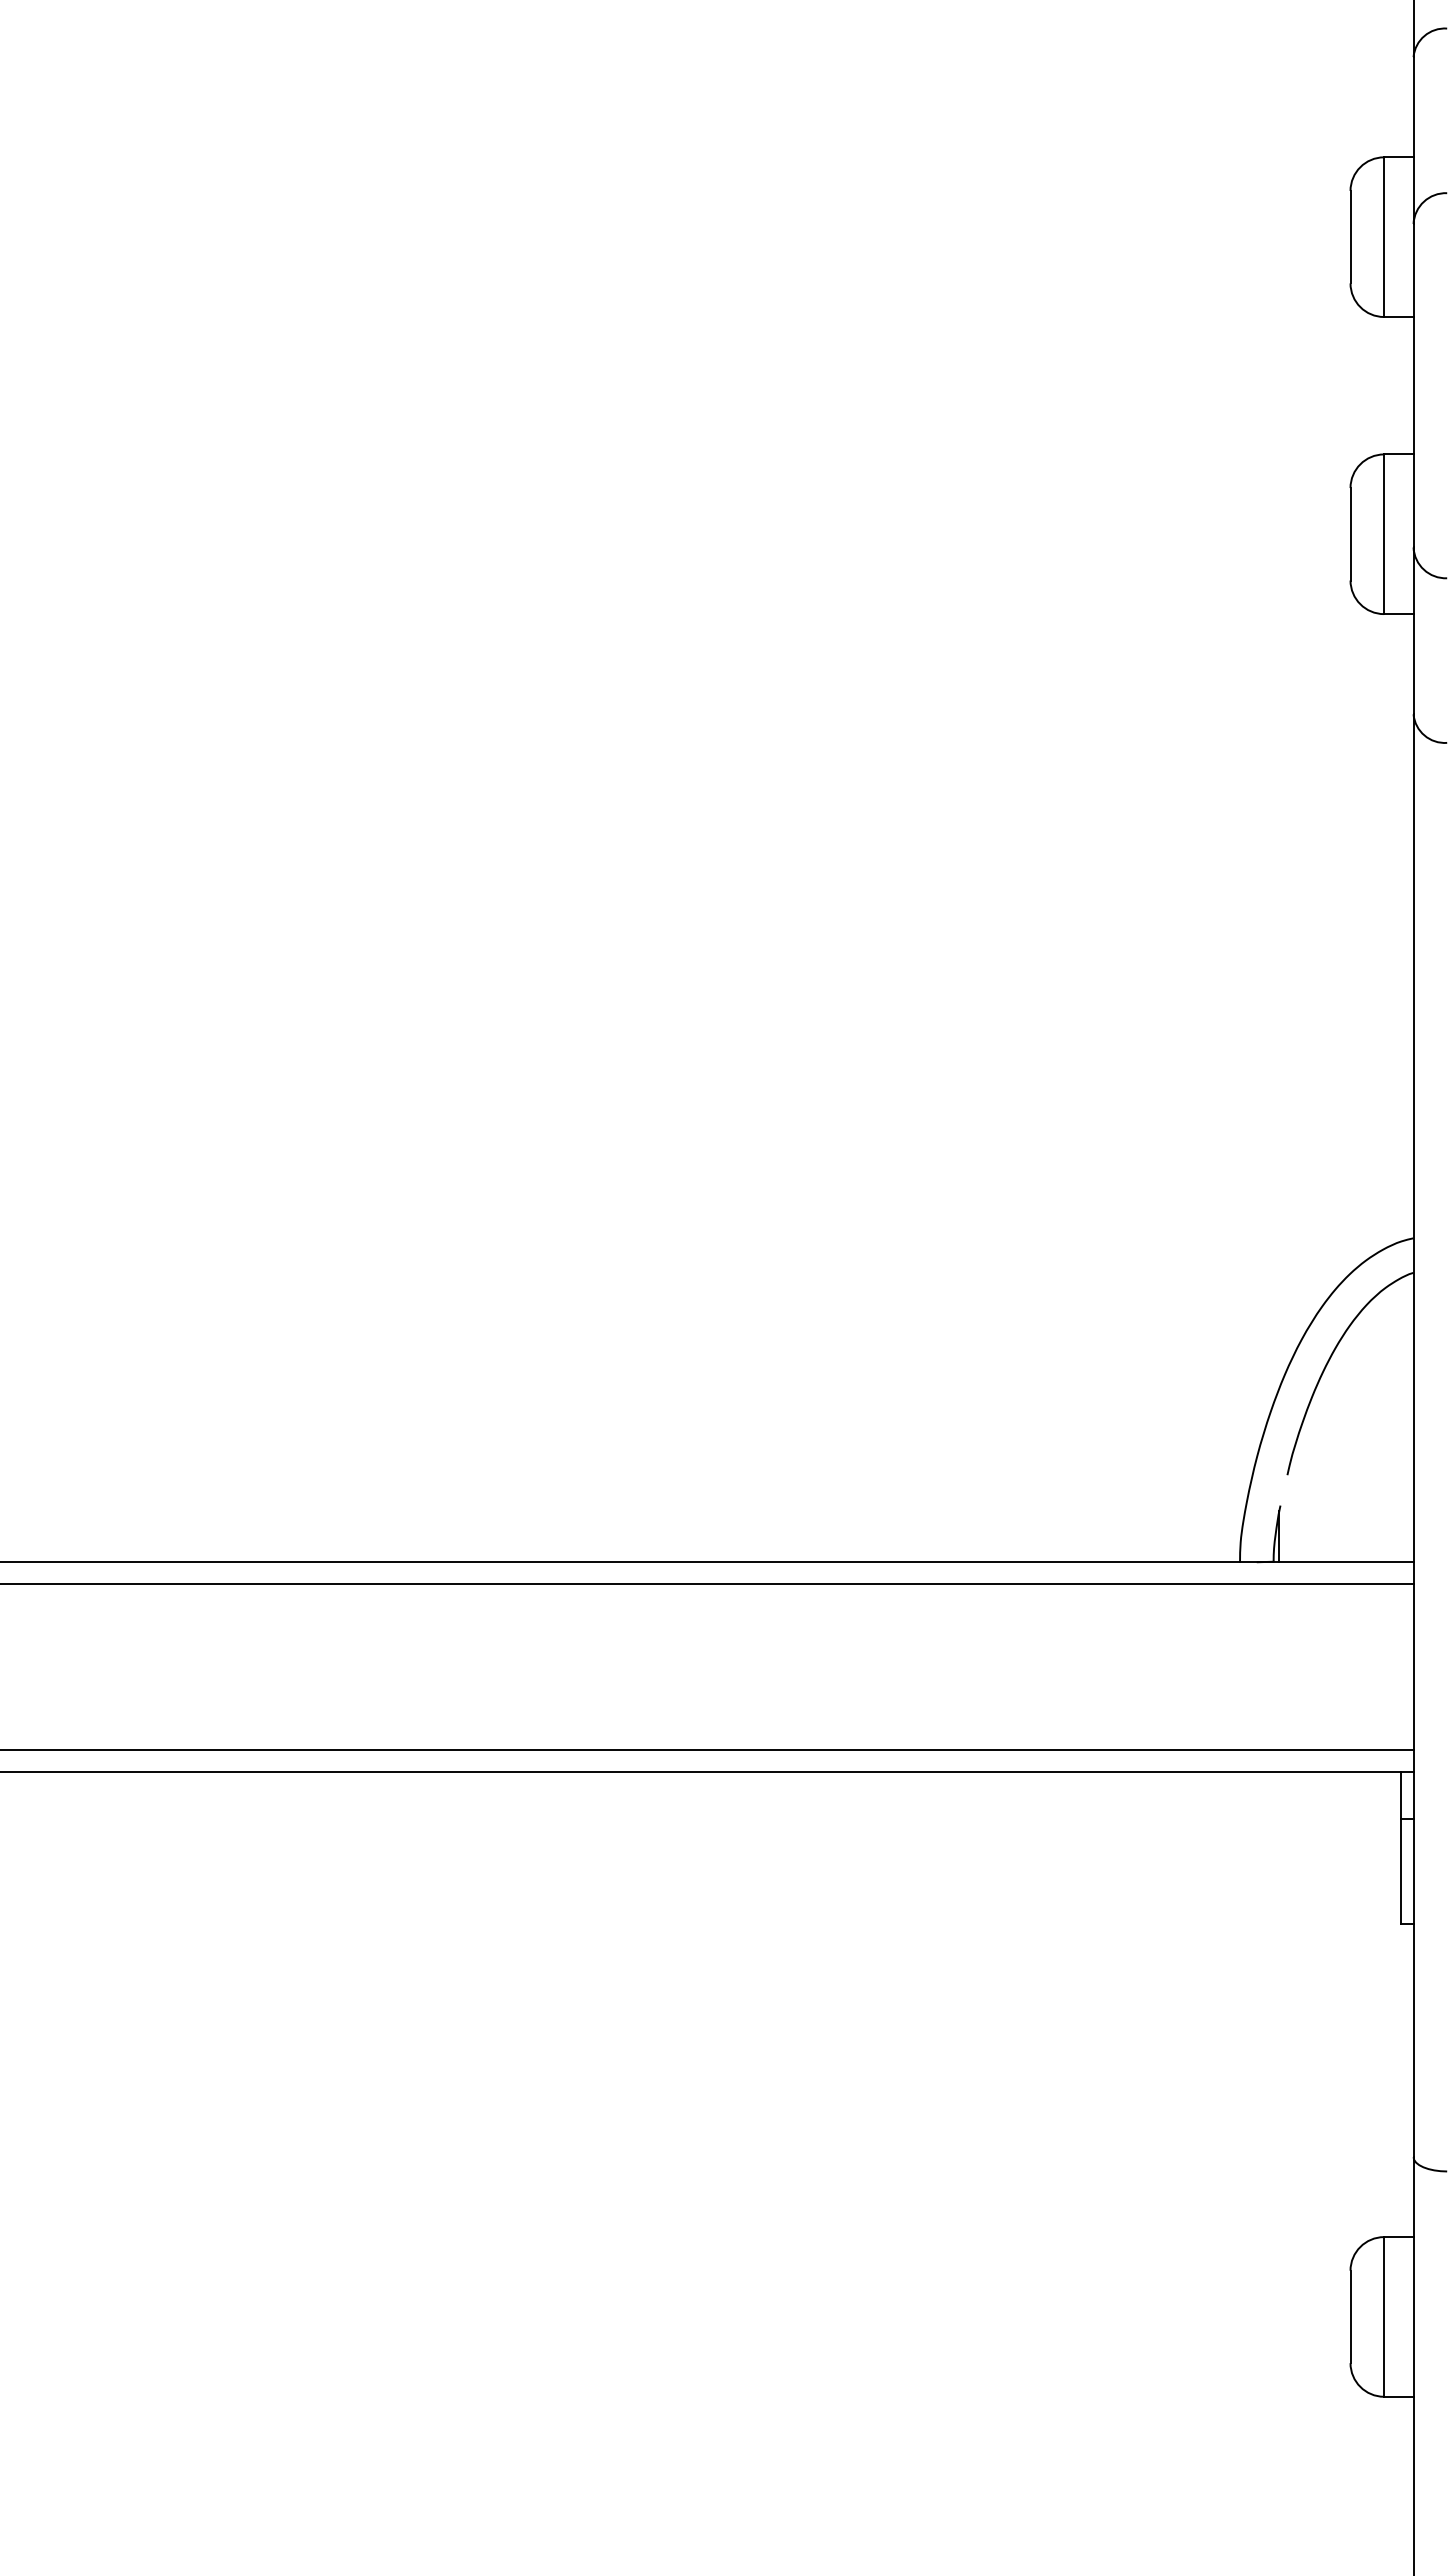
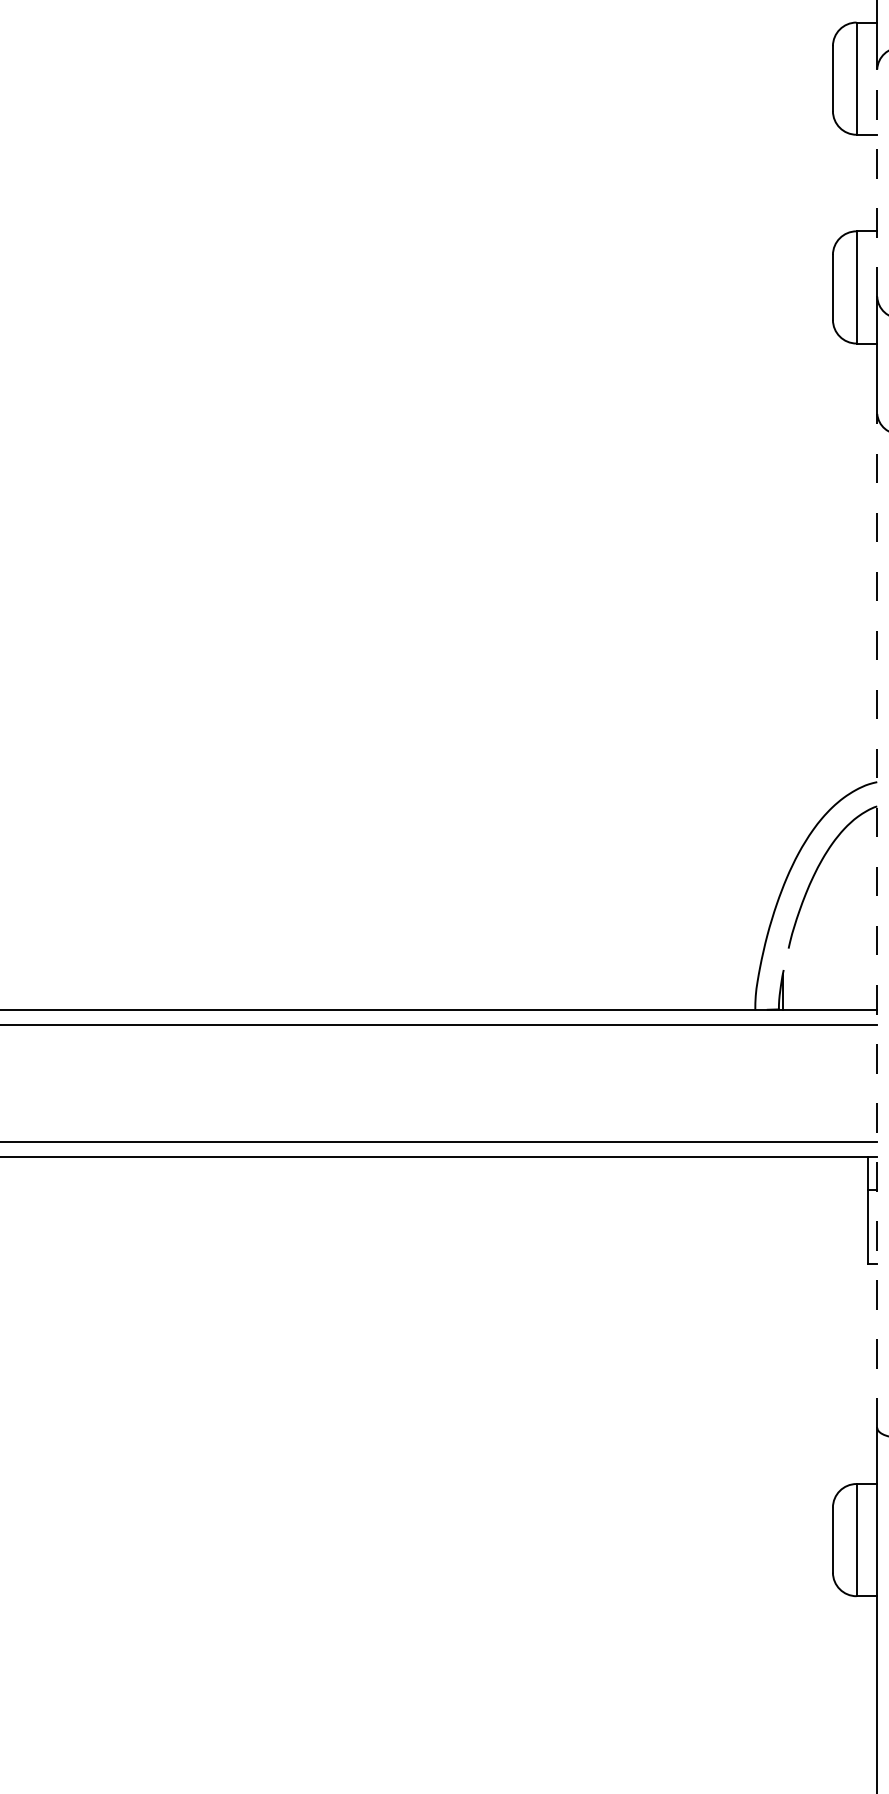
line: (1413, 385) -> (877, 182), solid -> dashed
line: (1413, 1435) -> (877, 920), solid -> dashed

